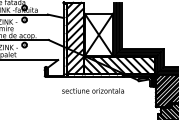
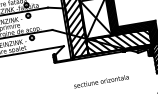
text: (92, 90) -> (100, 81), moved

